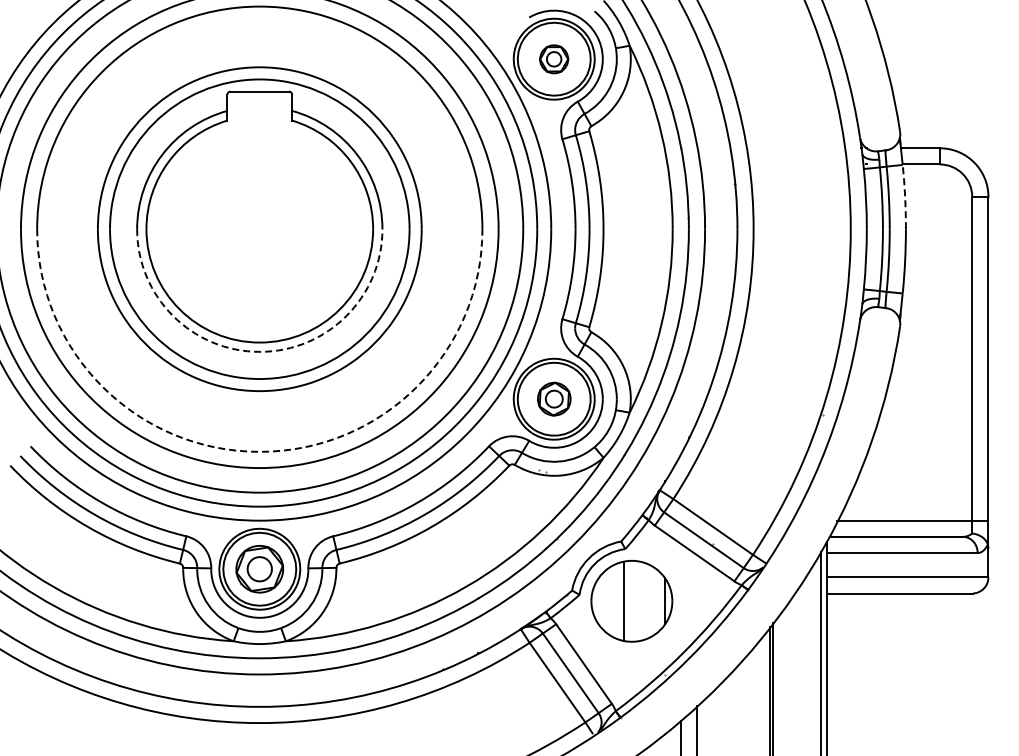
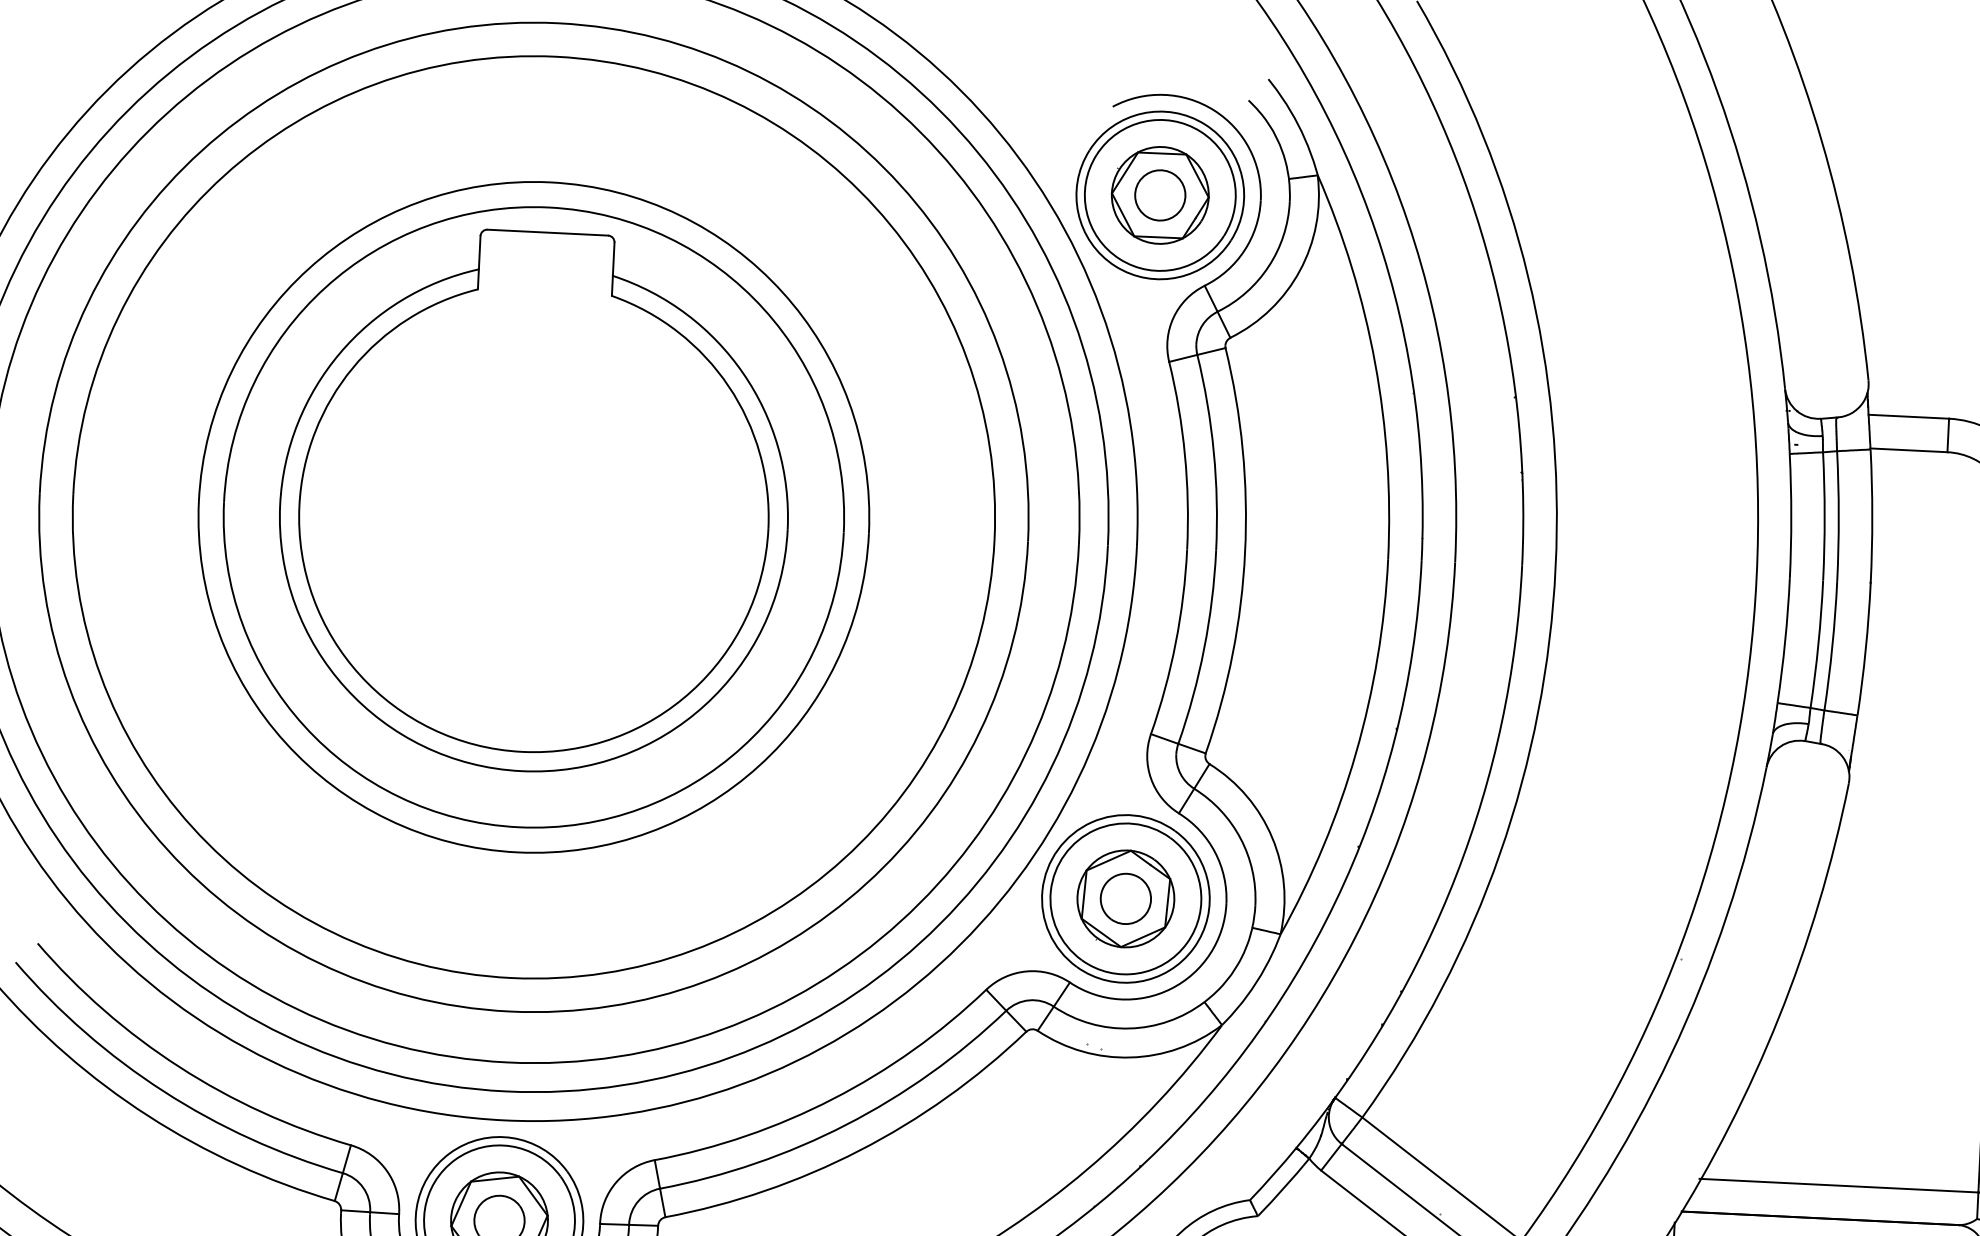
part: (553, 59) -> (1158, 195), size x1.67
arc: (905, 197) -> (1873, 517), dashed -> solid
arc: (259, 351) -> (520, 770), dashed -> solid
part: (554, 398) -> (1126, 897), size x1.43
arc: (259, 451) -> (510, 977), dashed -> solid

